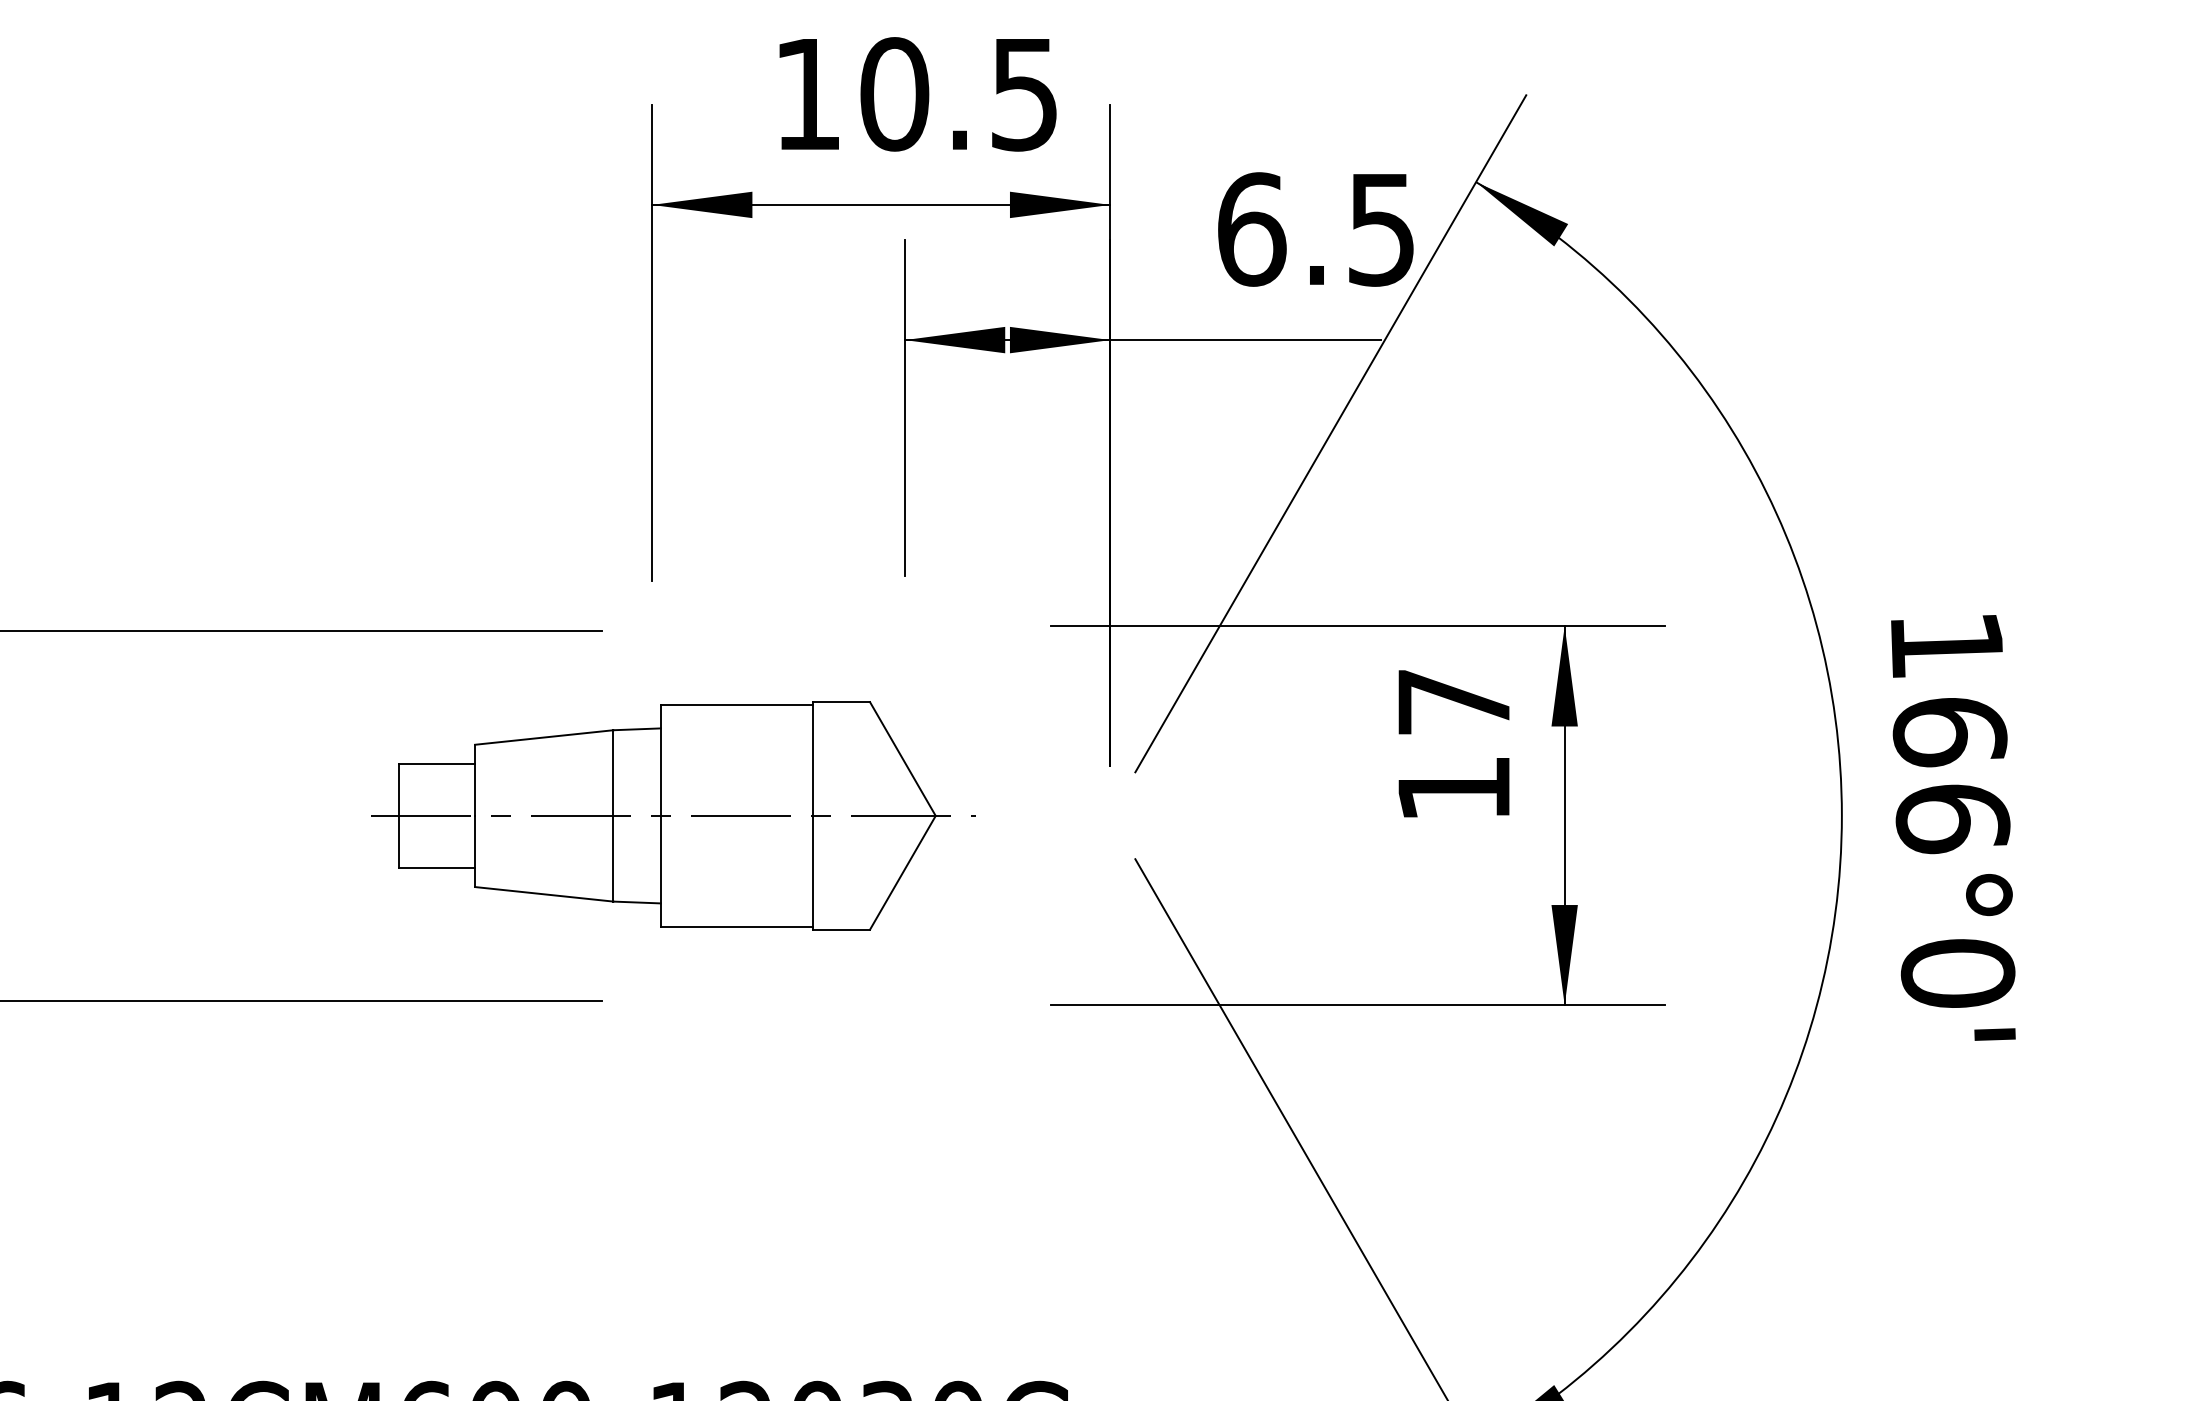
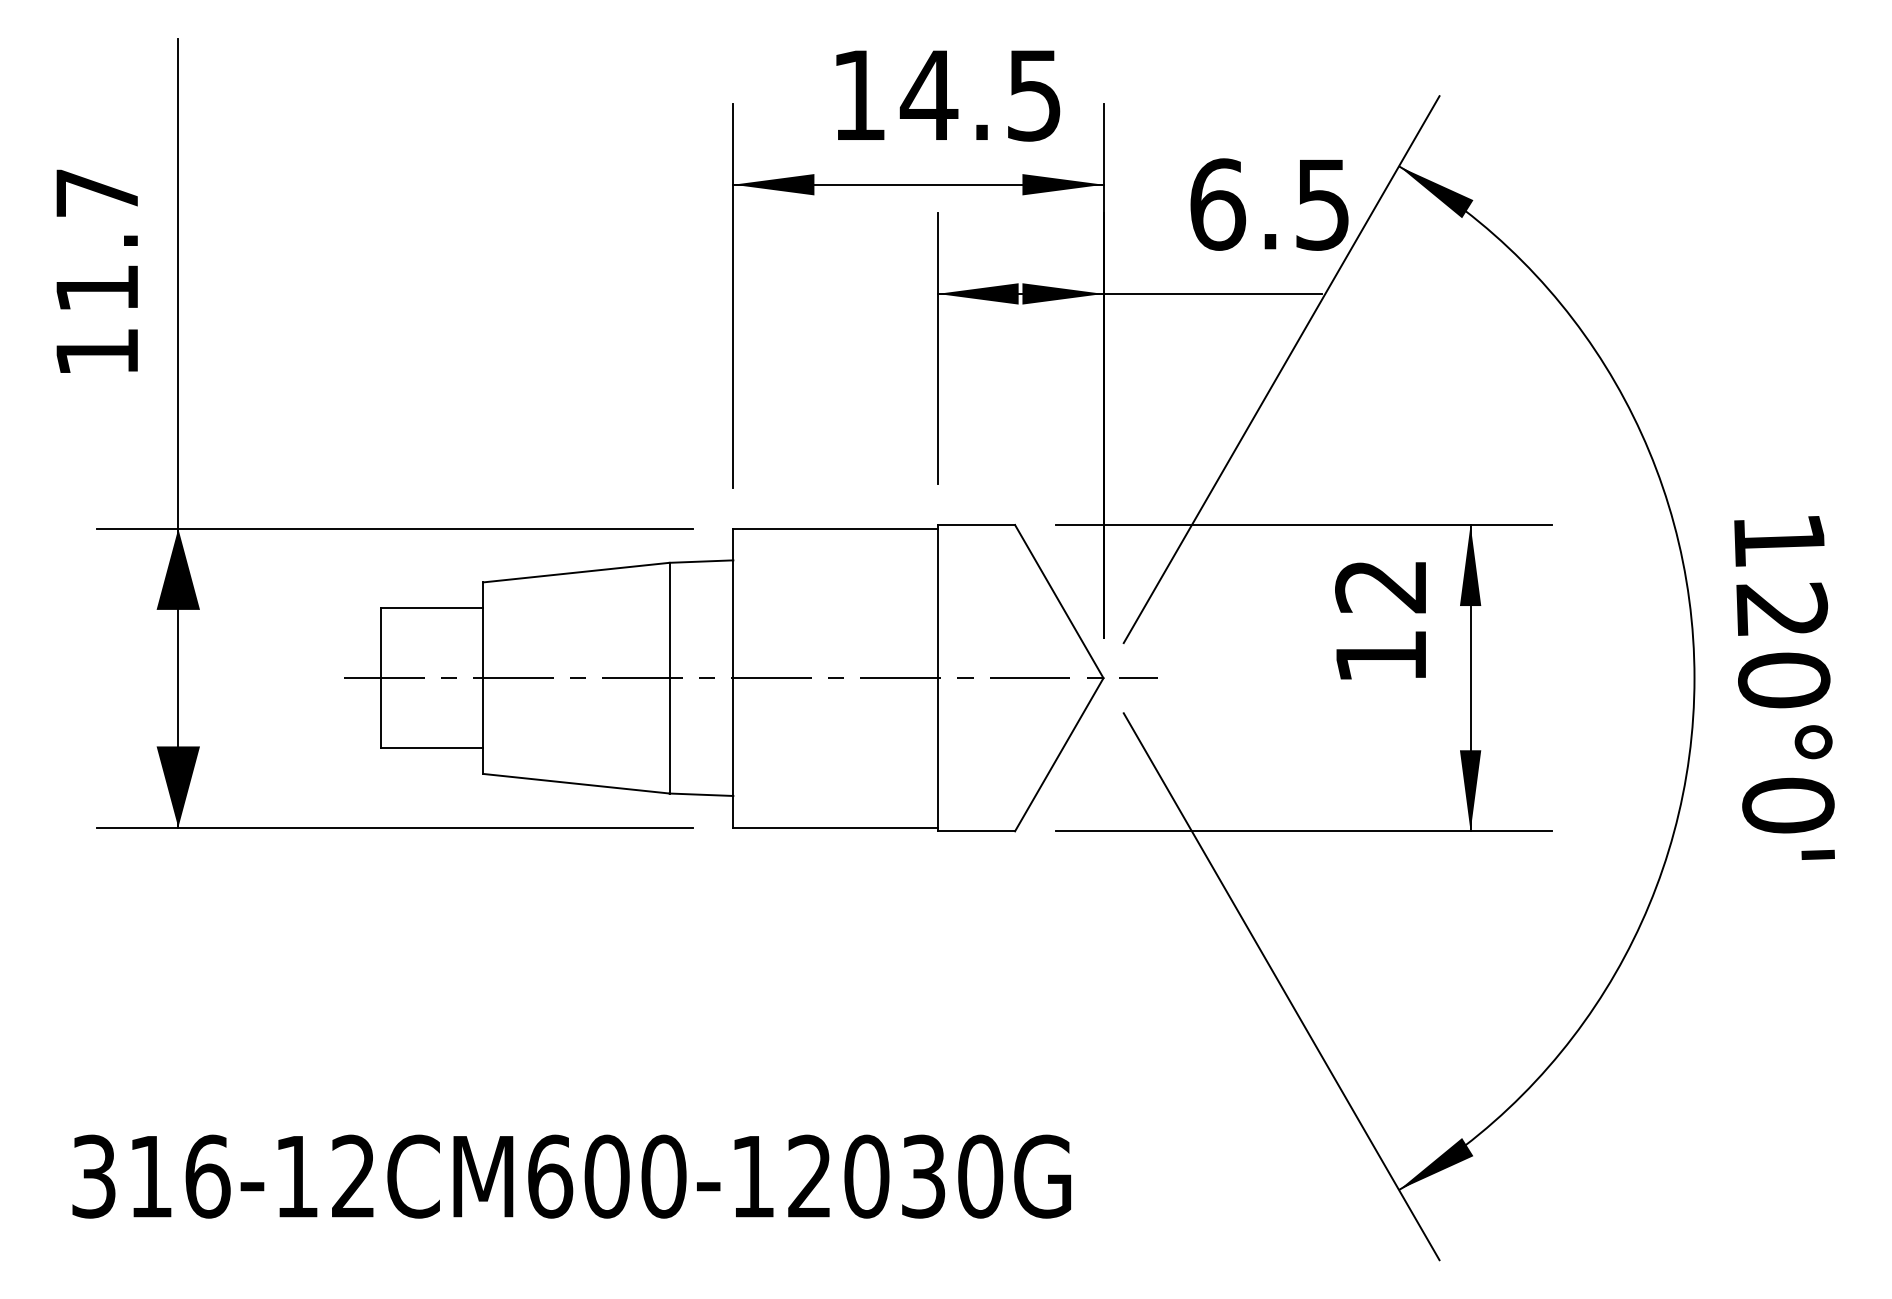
text: (893, 94) -> (928, 95), 10.5 -> 14.5
text: (1453, 702) -> (1380, 586), 17 -> 12
text: (1950, 775) -> (1782, 645), 166°0' -> 120°0'
part: (673, 816) -> (750, 678), size x1.67

